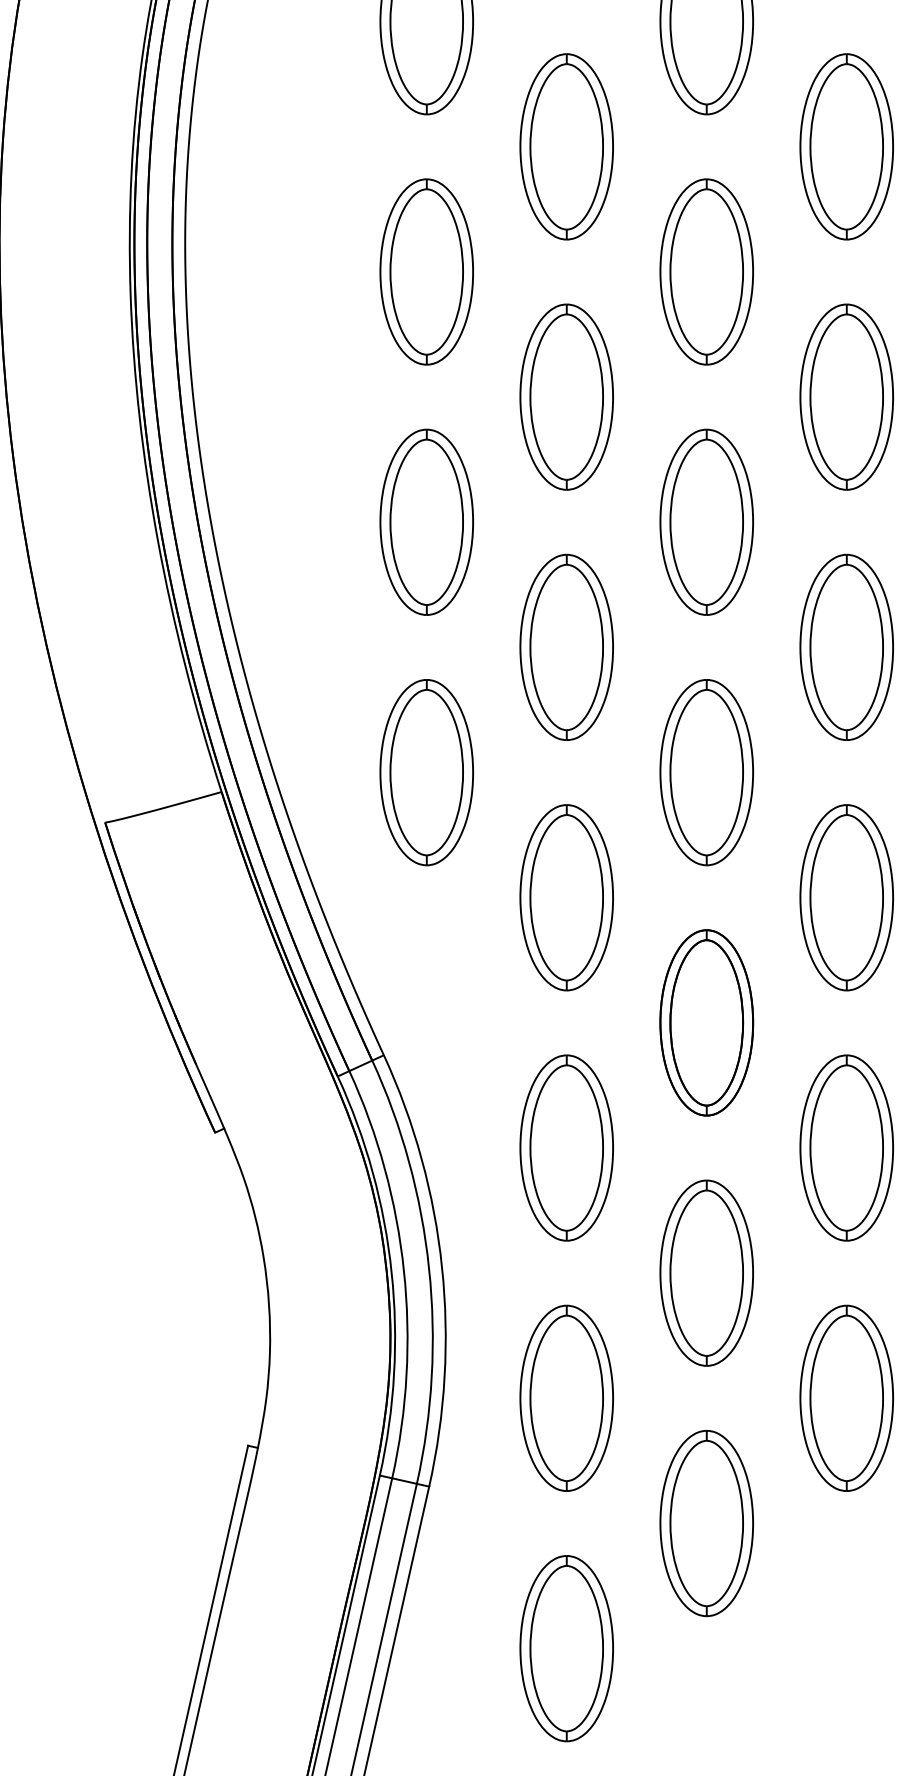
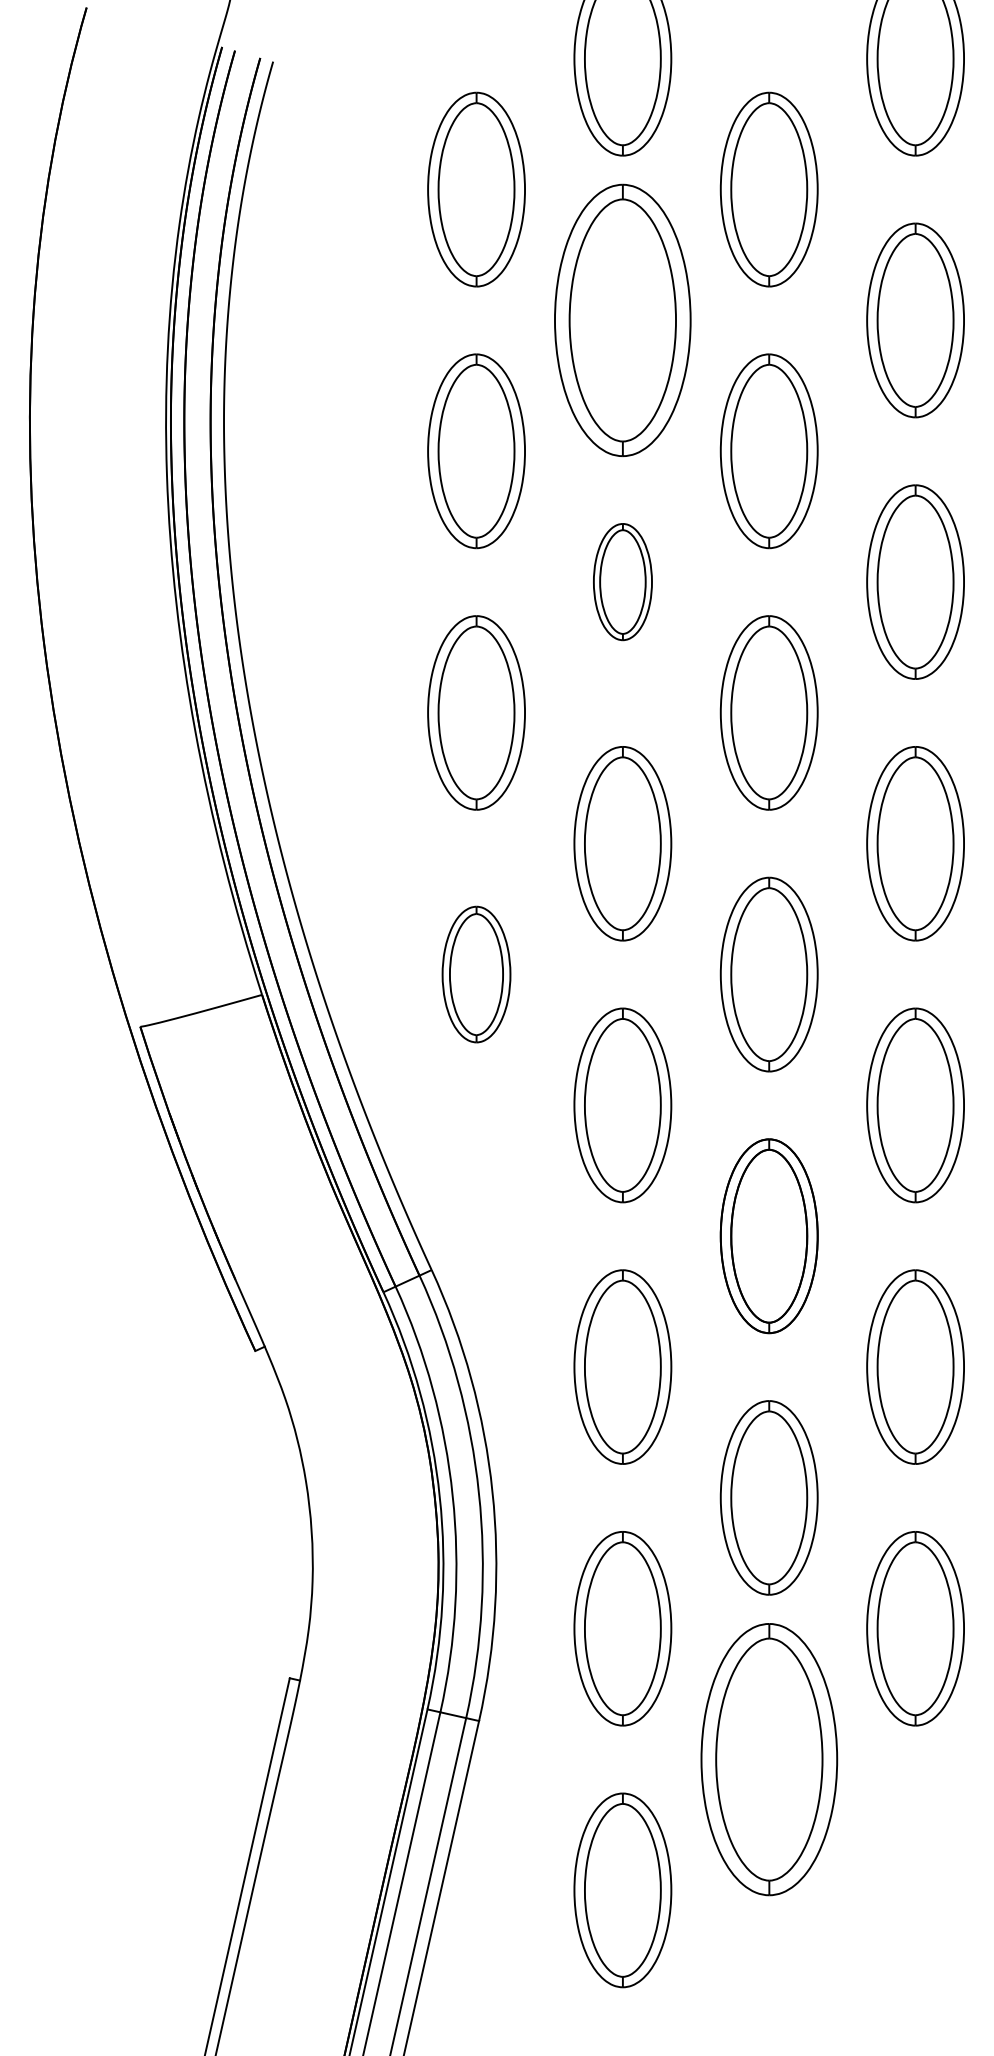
part: (566, 146) -> (622, 320), size x1.4
part: (566, 396) -> (622, 581), size x0.6
part: (426, 772) -> (476, 974), size x0.7
part: (706, 1523) -> (768, 1759), size x1.4

